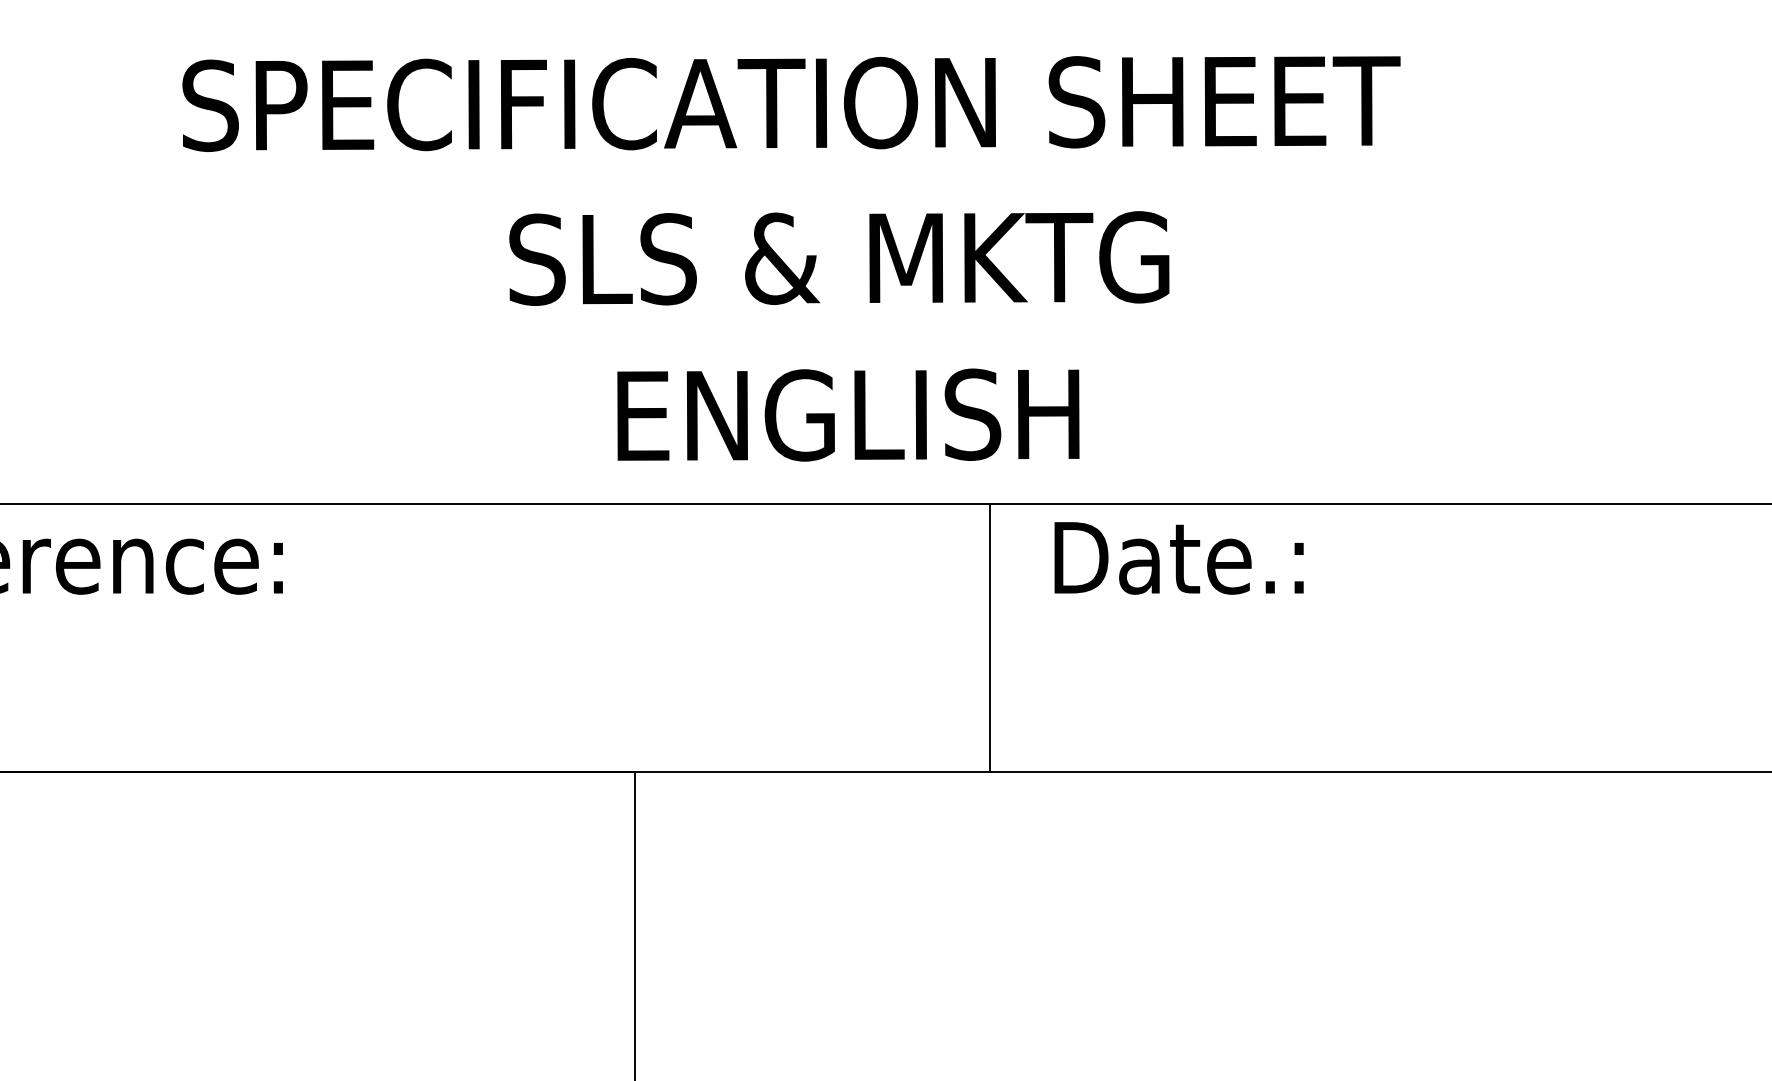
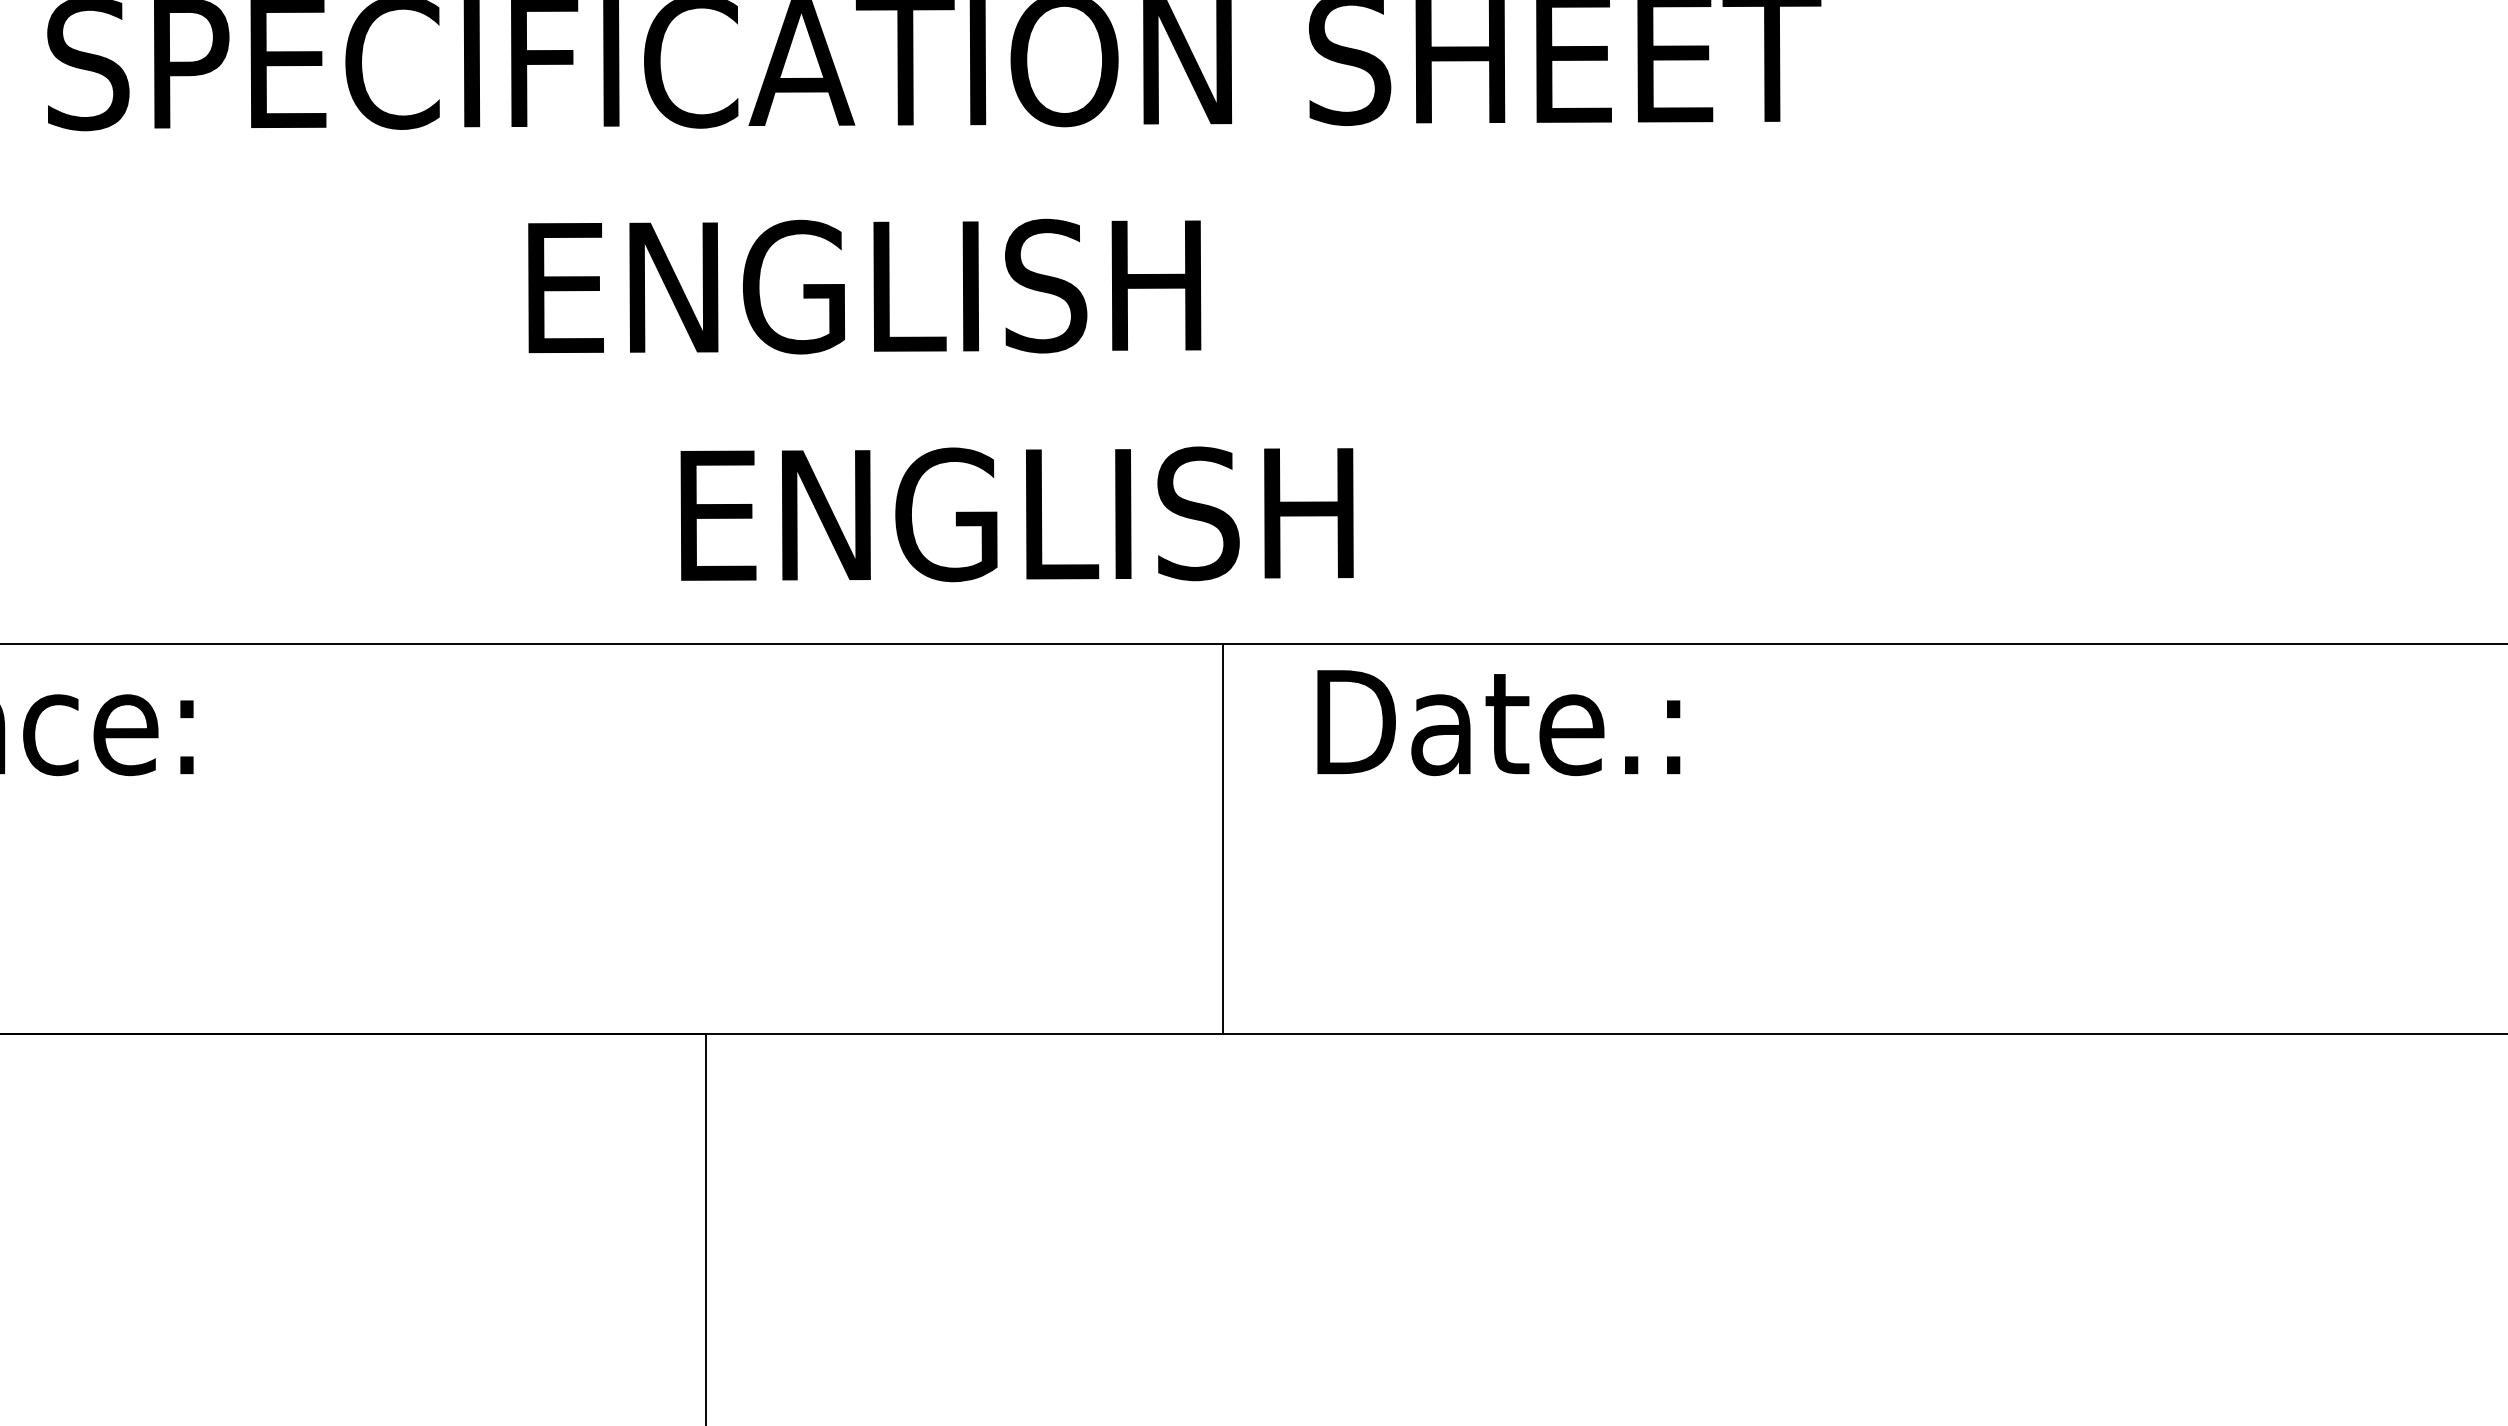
text: (839, 258) -> (1004, 286), SLS & MKTG -> ENGLISH

